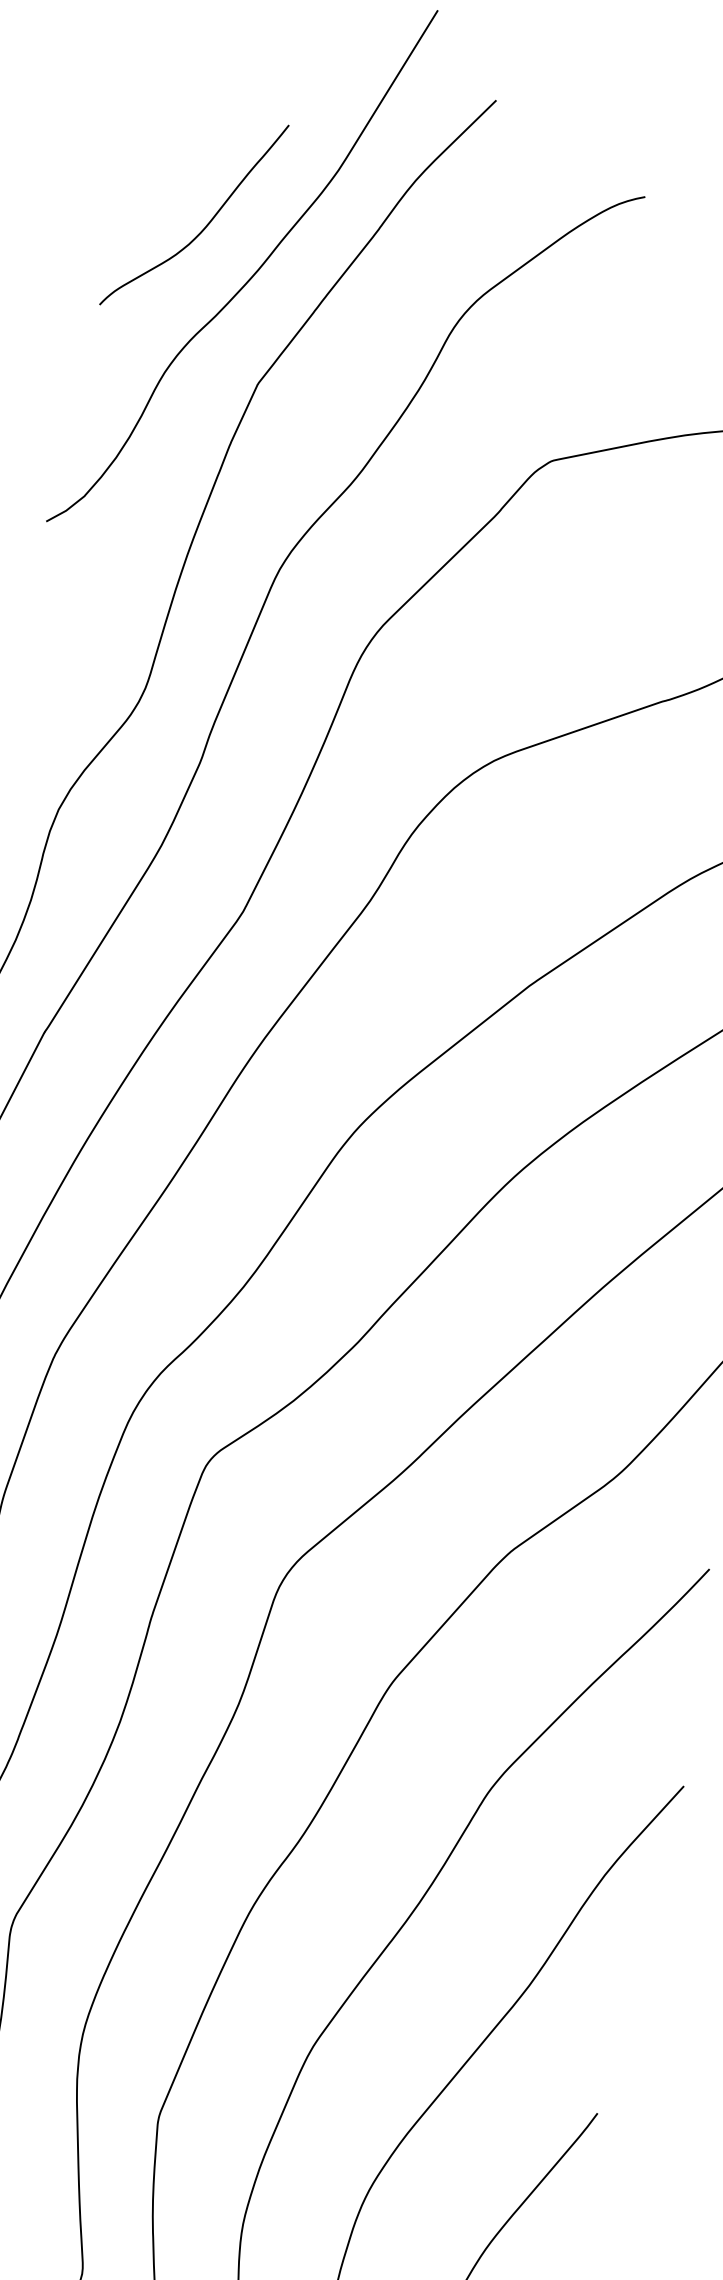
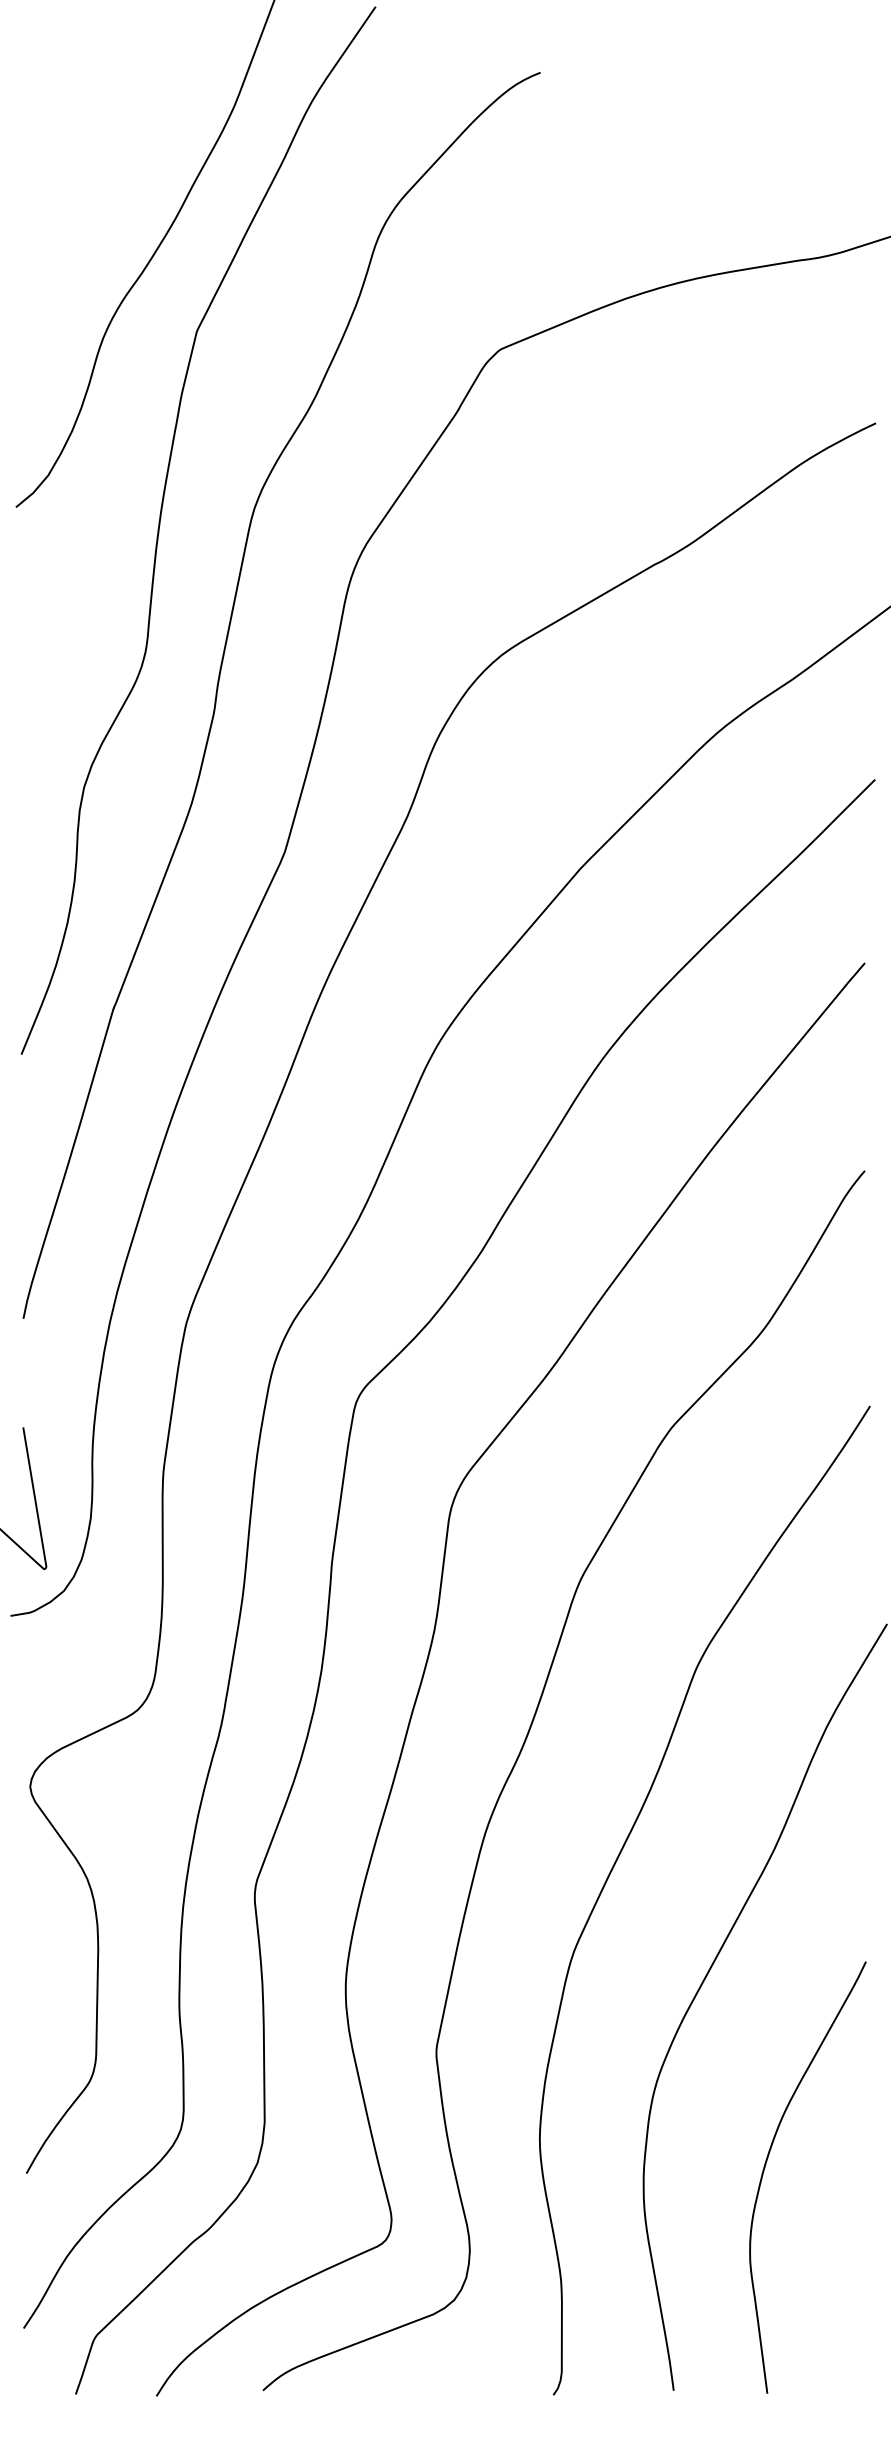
curve: (205, 225) -> (114, 186), removed

